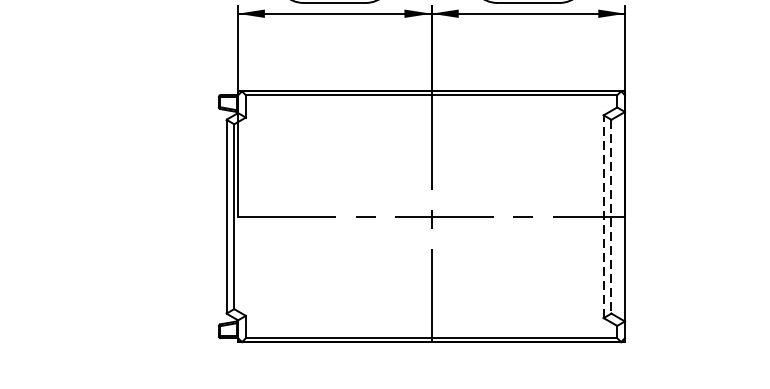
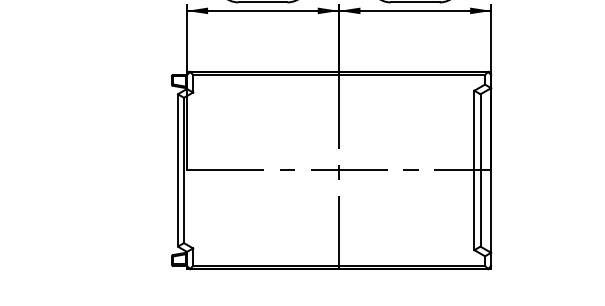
line: (603, 216) -> (474, 170), dashed -> solid
line: (611, 216) -> (480, 170), dashed -> solid

